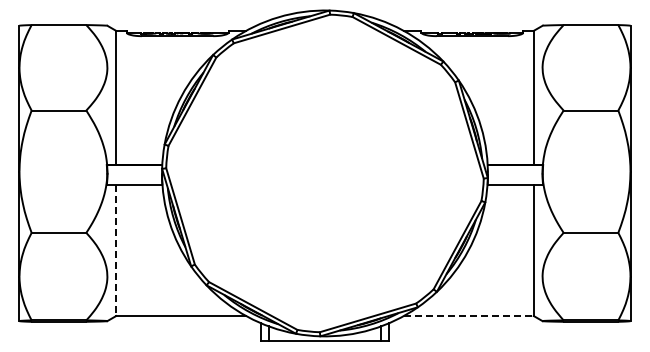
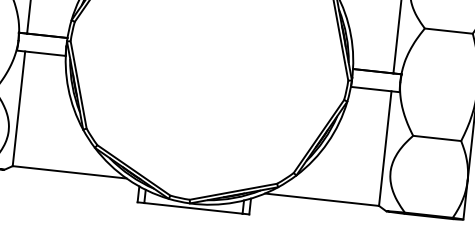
line: (116, 251) -> (19, 109), dashed -> solid
line: (468, 316) -> (321, 200), dashed -> solid

